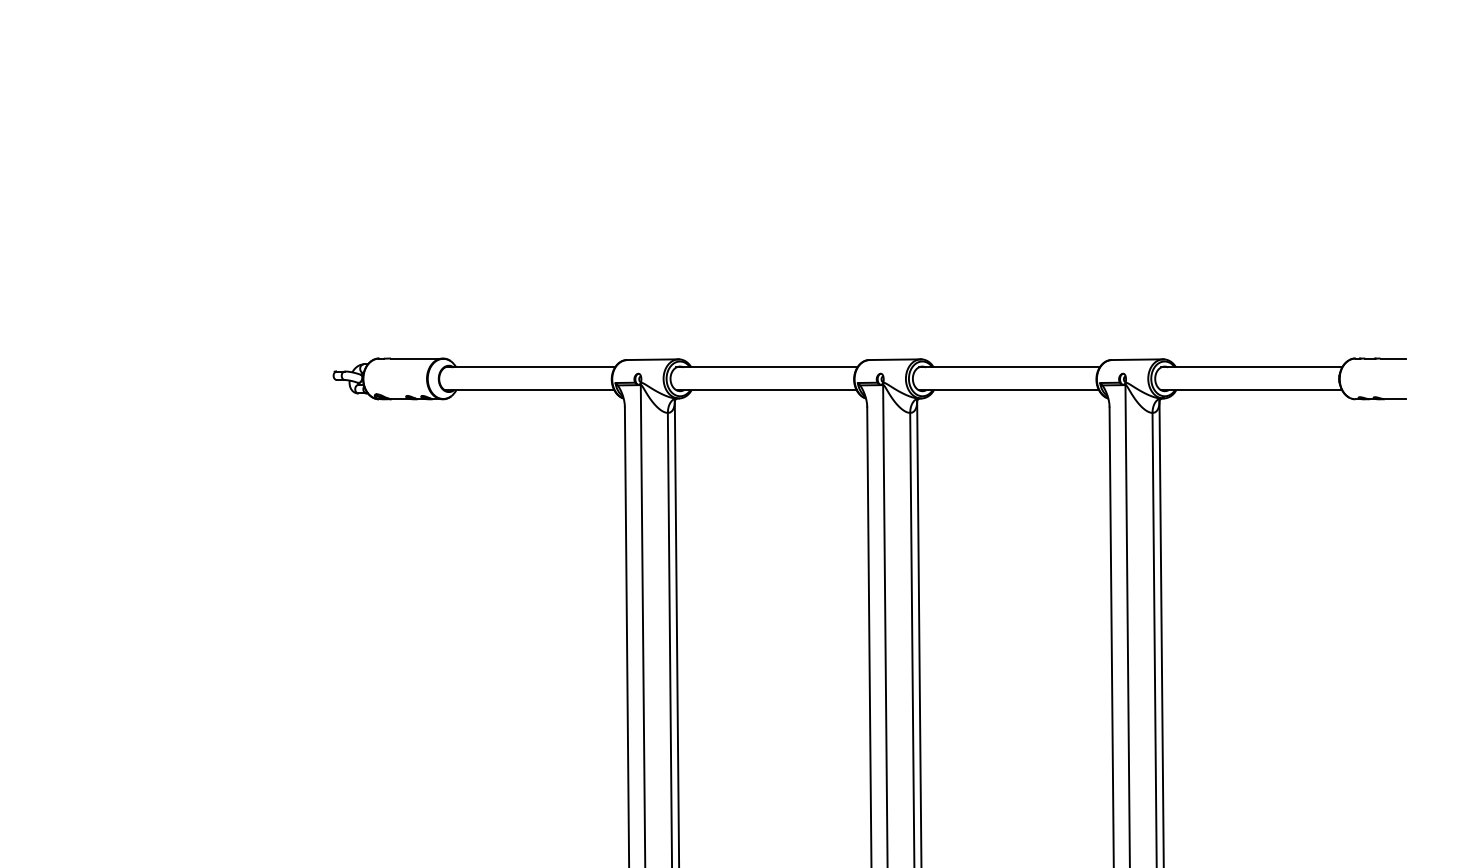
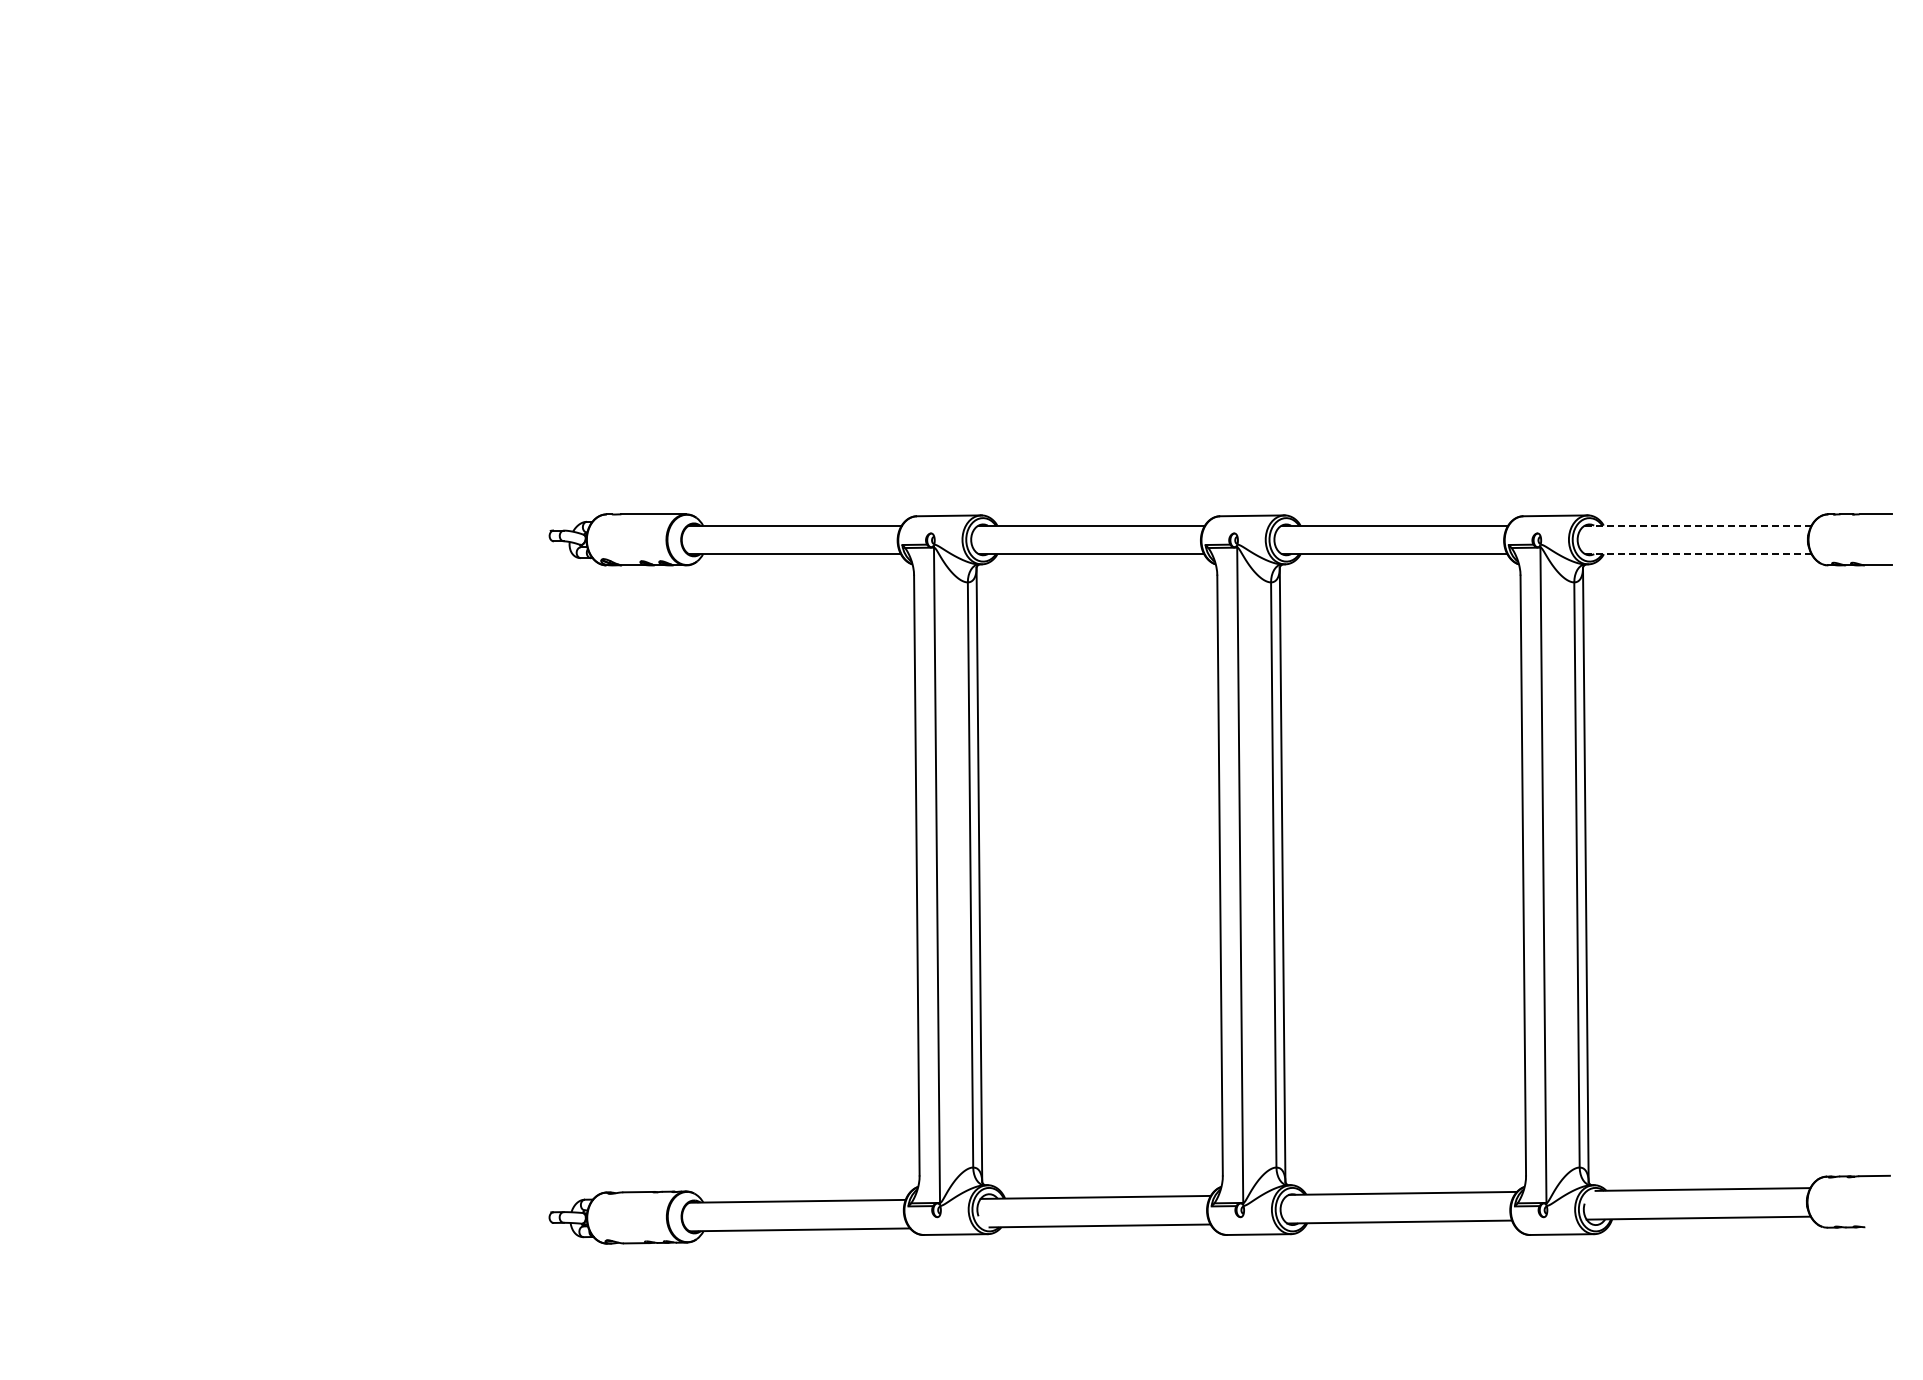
line: (1250, 367) -> (1697, 525), solid -> dashed
line: (1251, 390) -> (1698, 554), solid -> dashed

